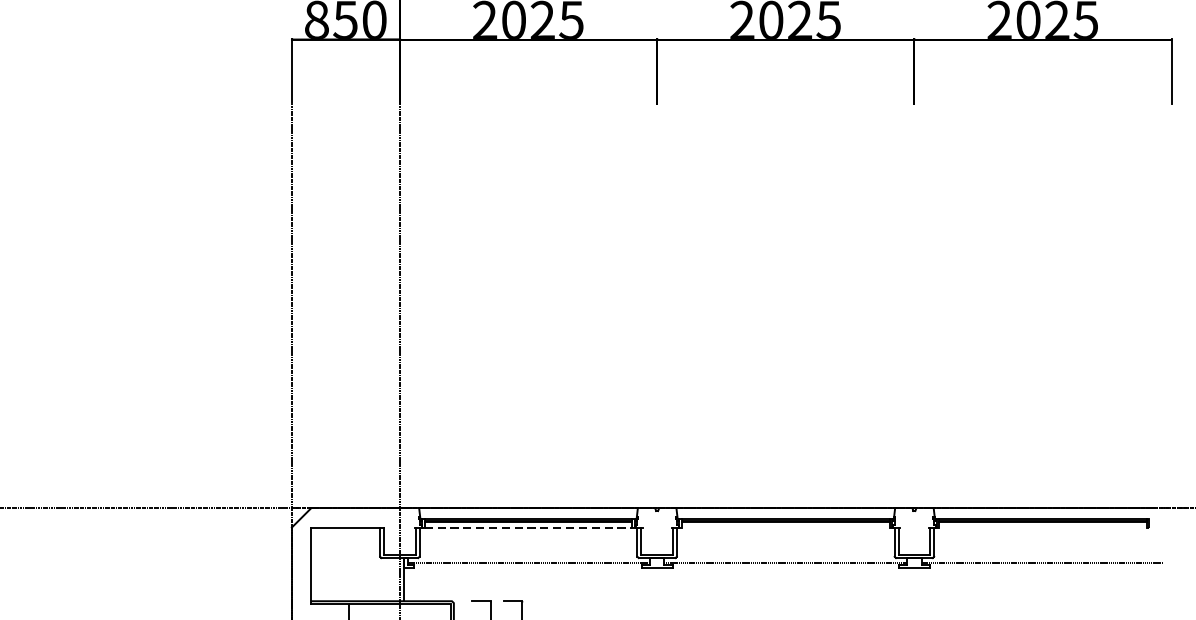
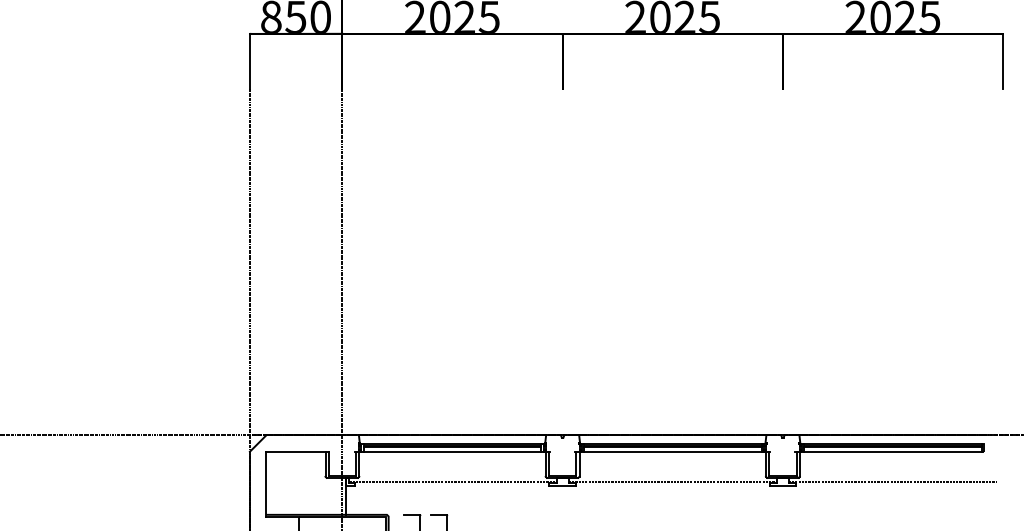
line: (528, 527) -> (452, 451), dashed -> solid
line: (785, 527) -> (672, 451), added
line: (1042, 527) -> (892, 451), added

